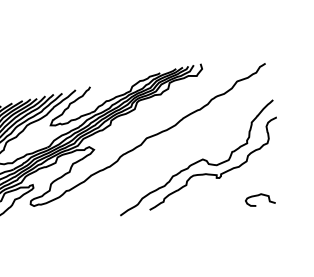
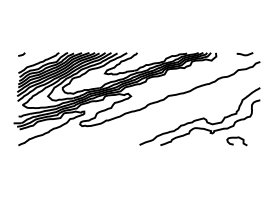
curve: (241, 57) -> (244, 54), added
curve: (258, 196) -> (236, 138), moved

